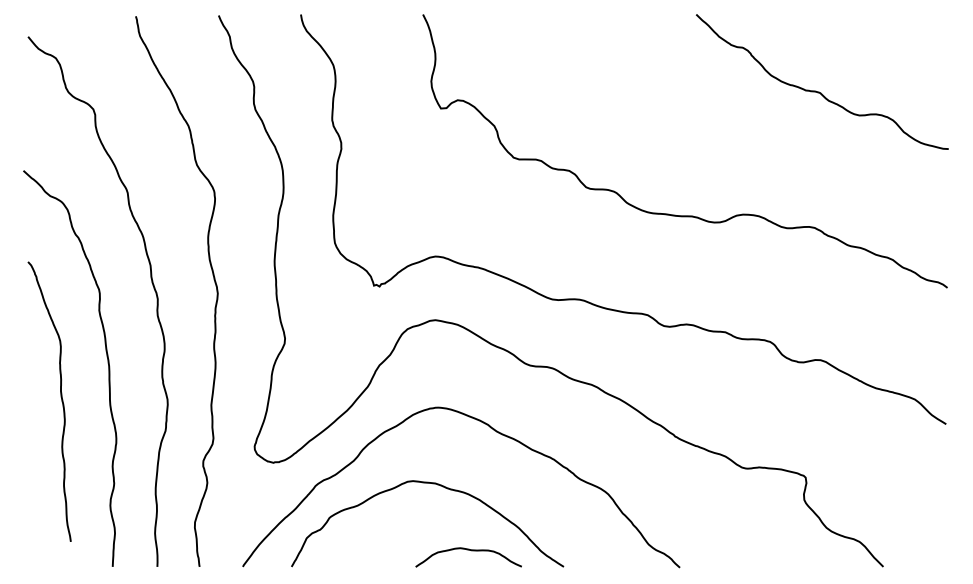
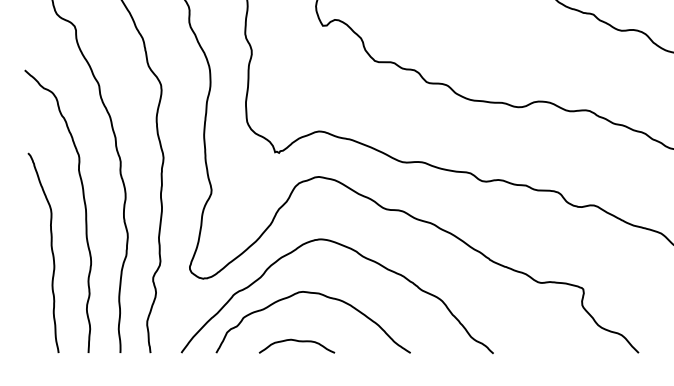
curve: (60, 397) -> (51, 249), moved
curve: (471, 551) -> (299, 342), moved

